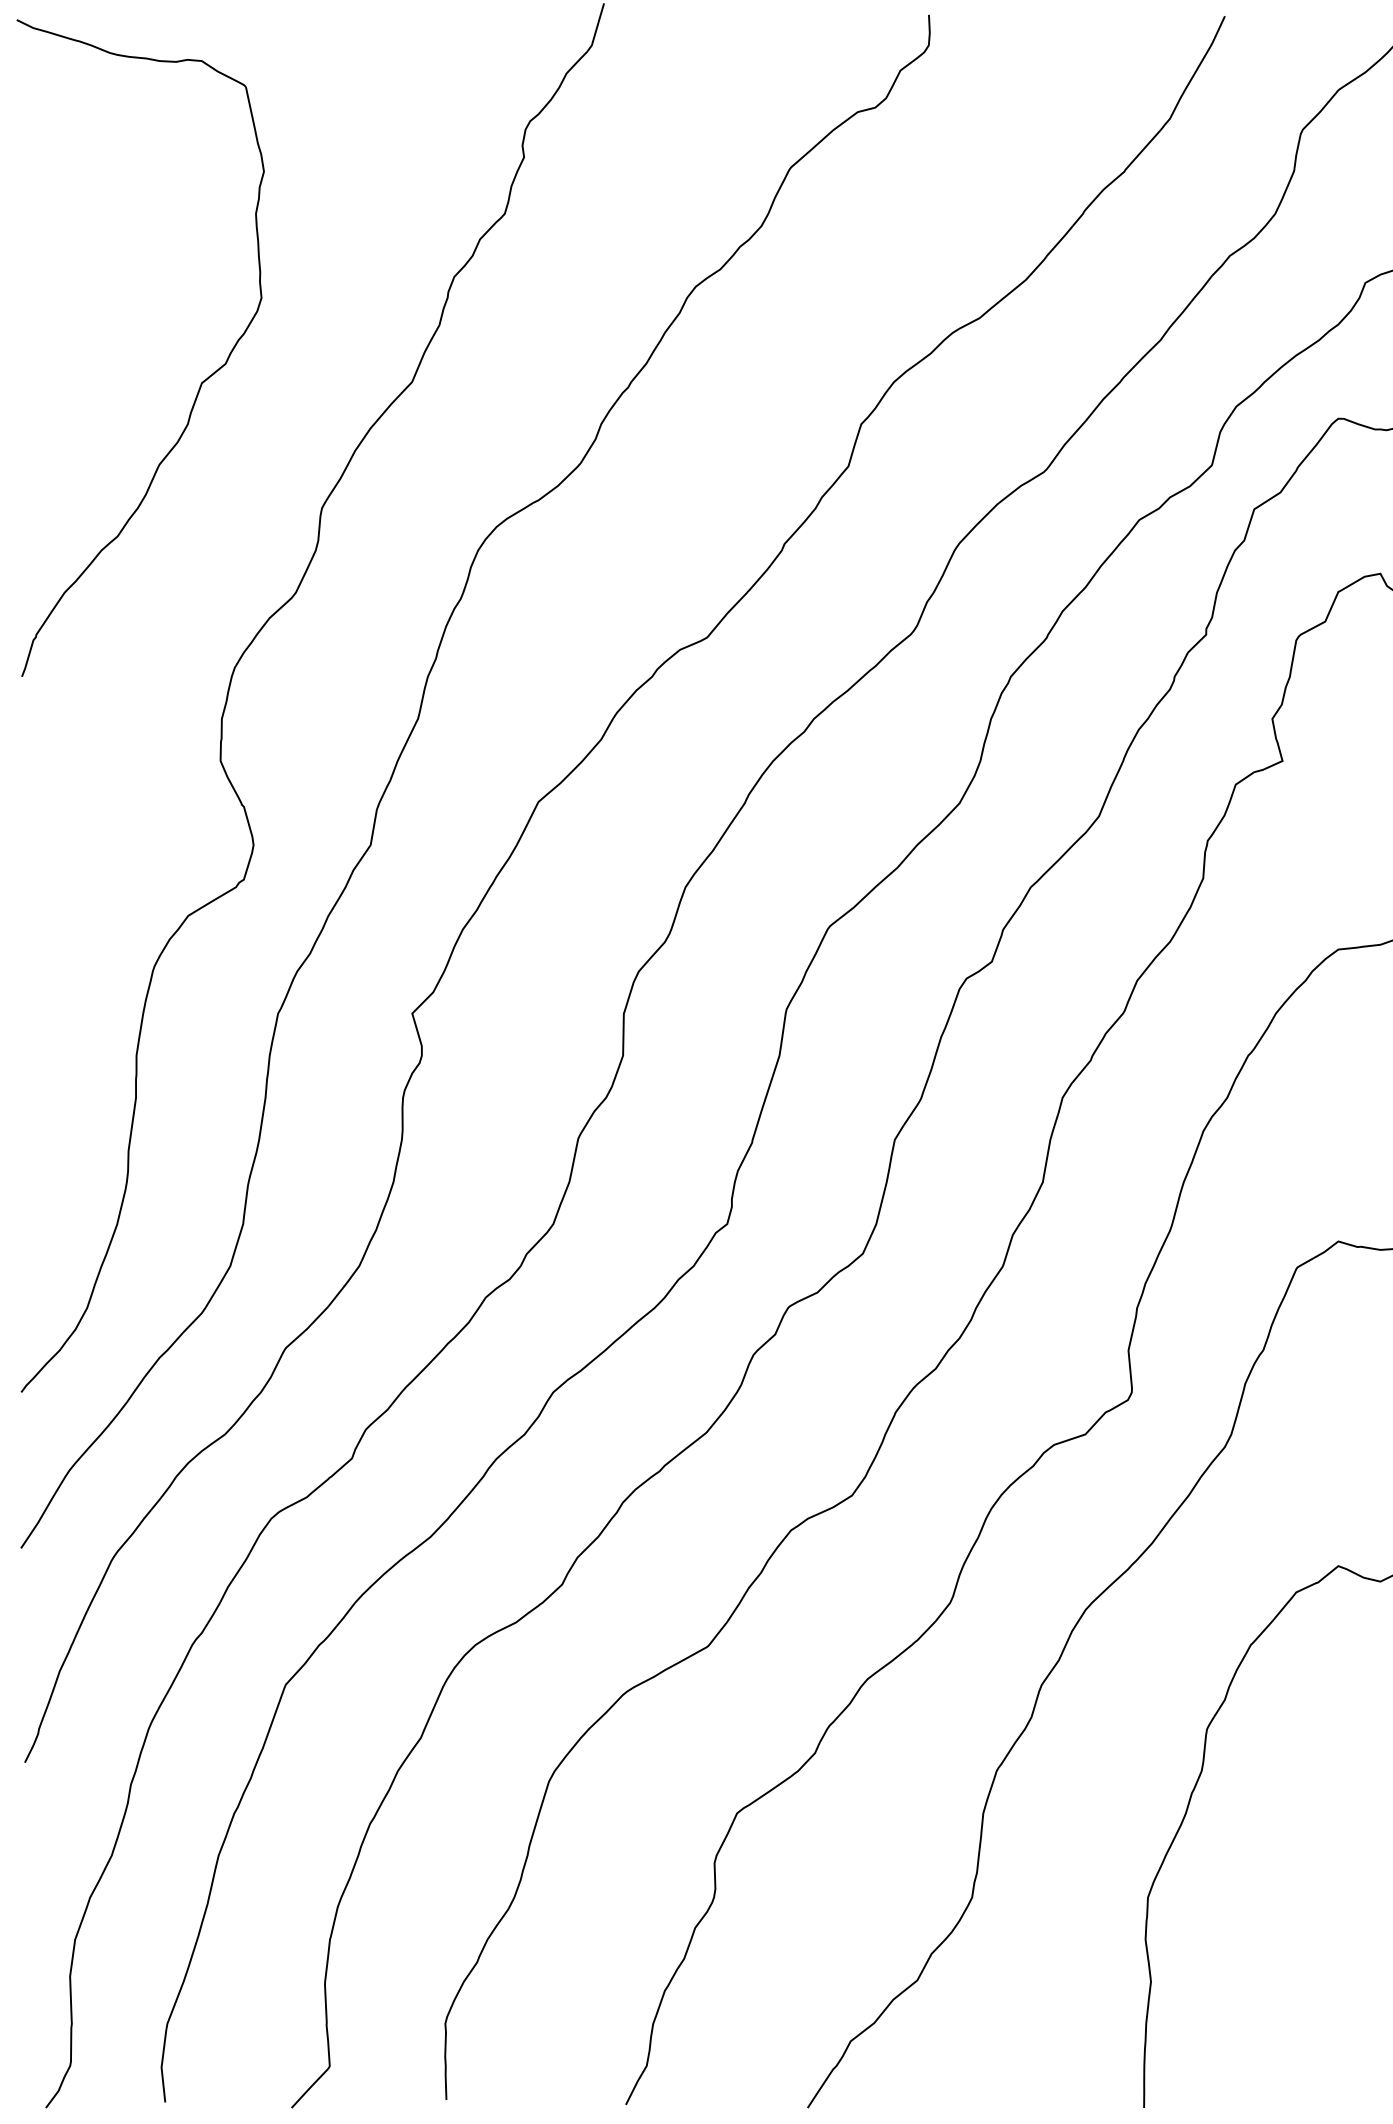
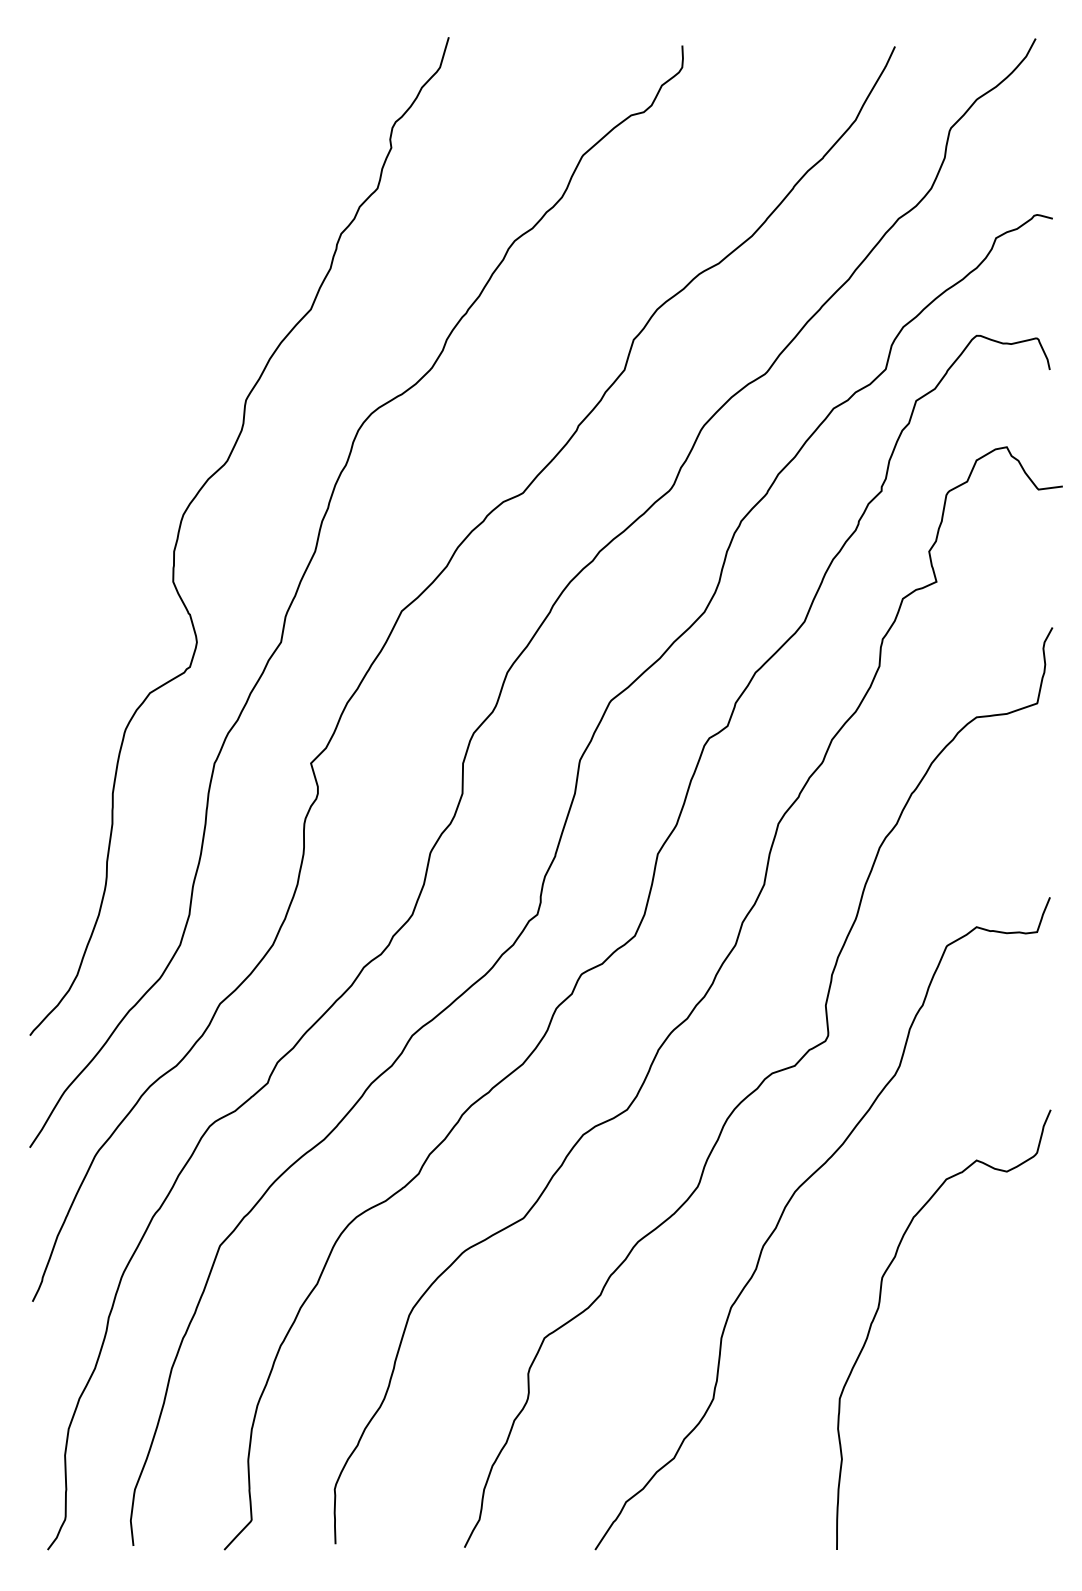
curve: (200, 383) -> (158, 310), removed

